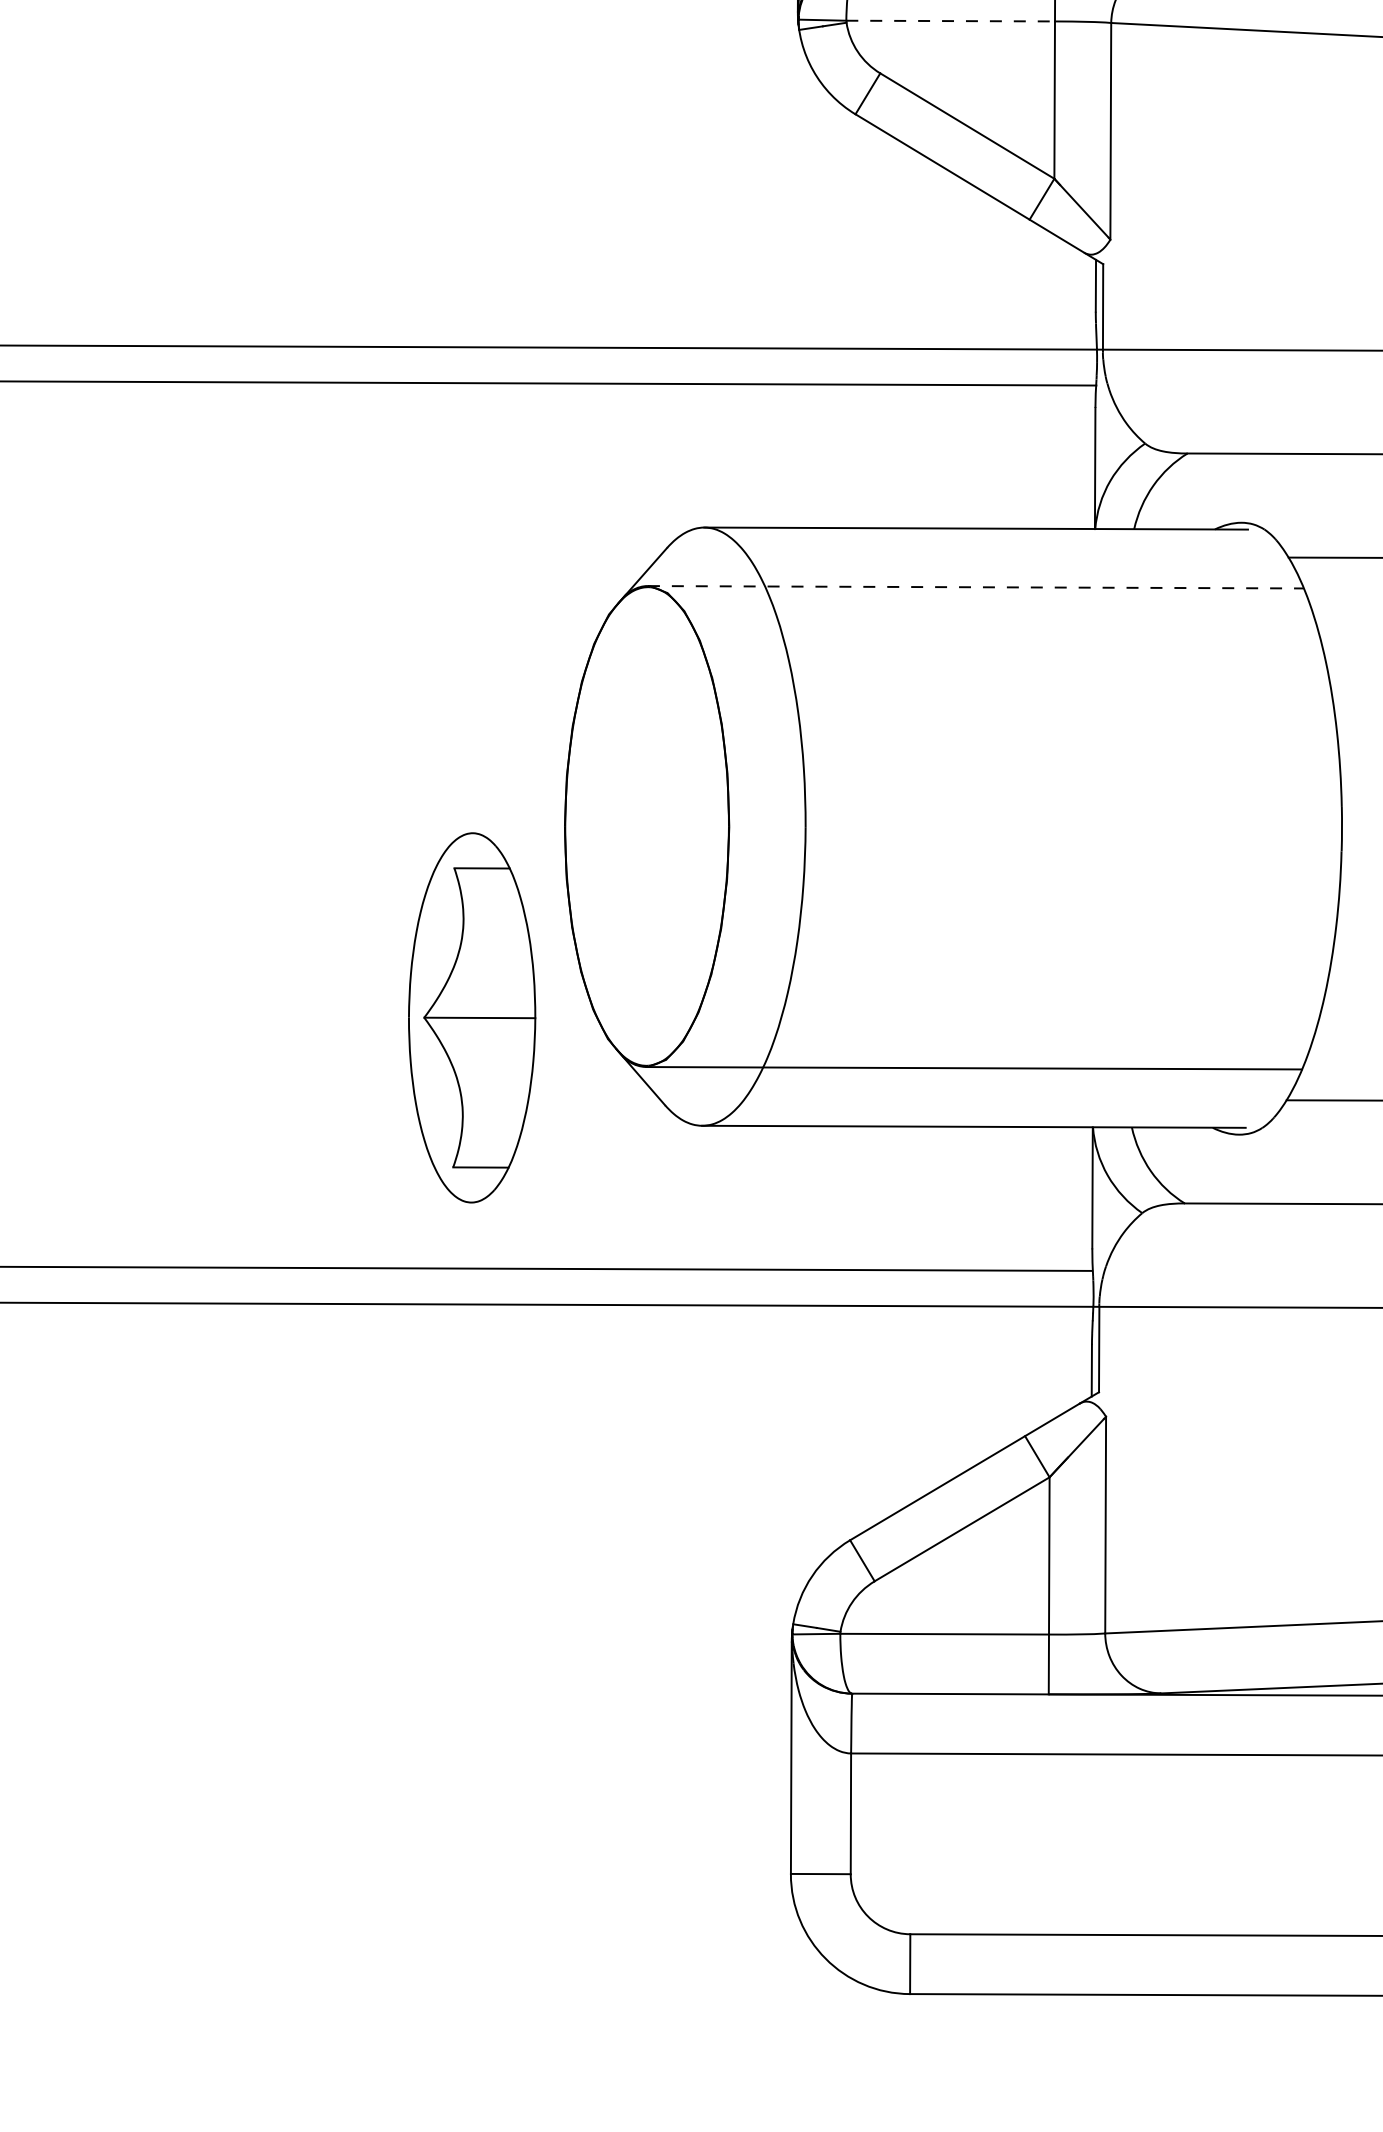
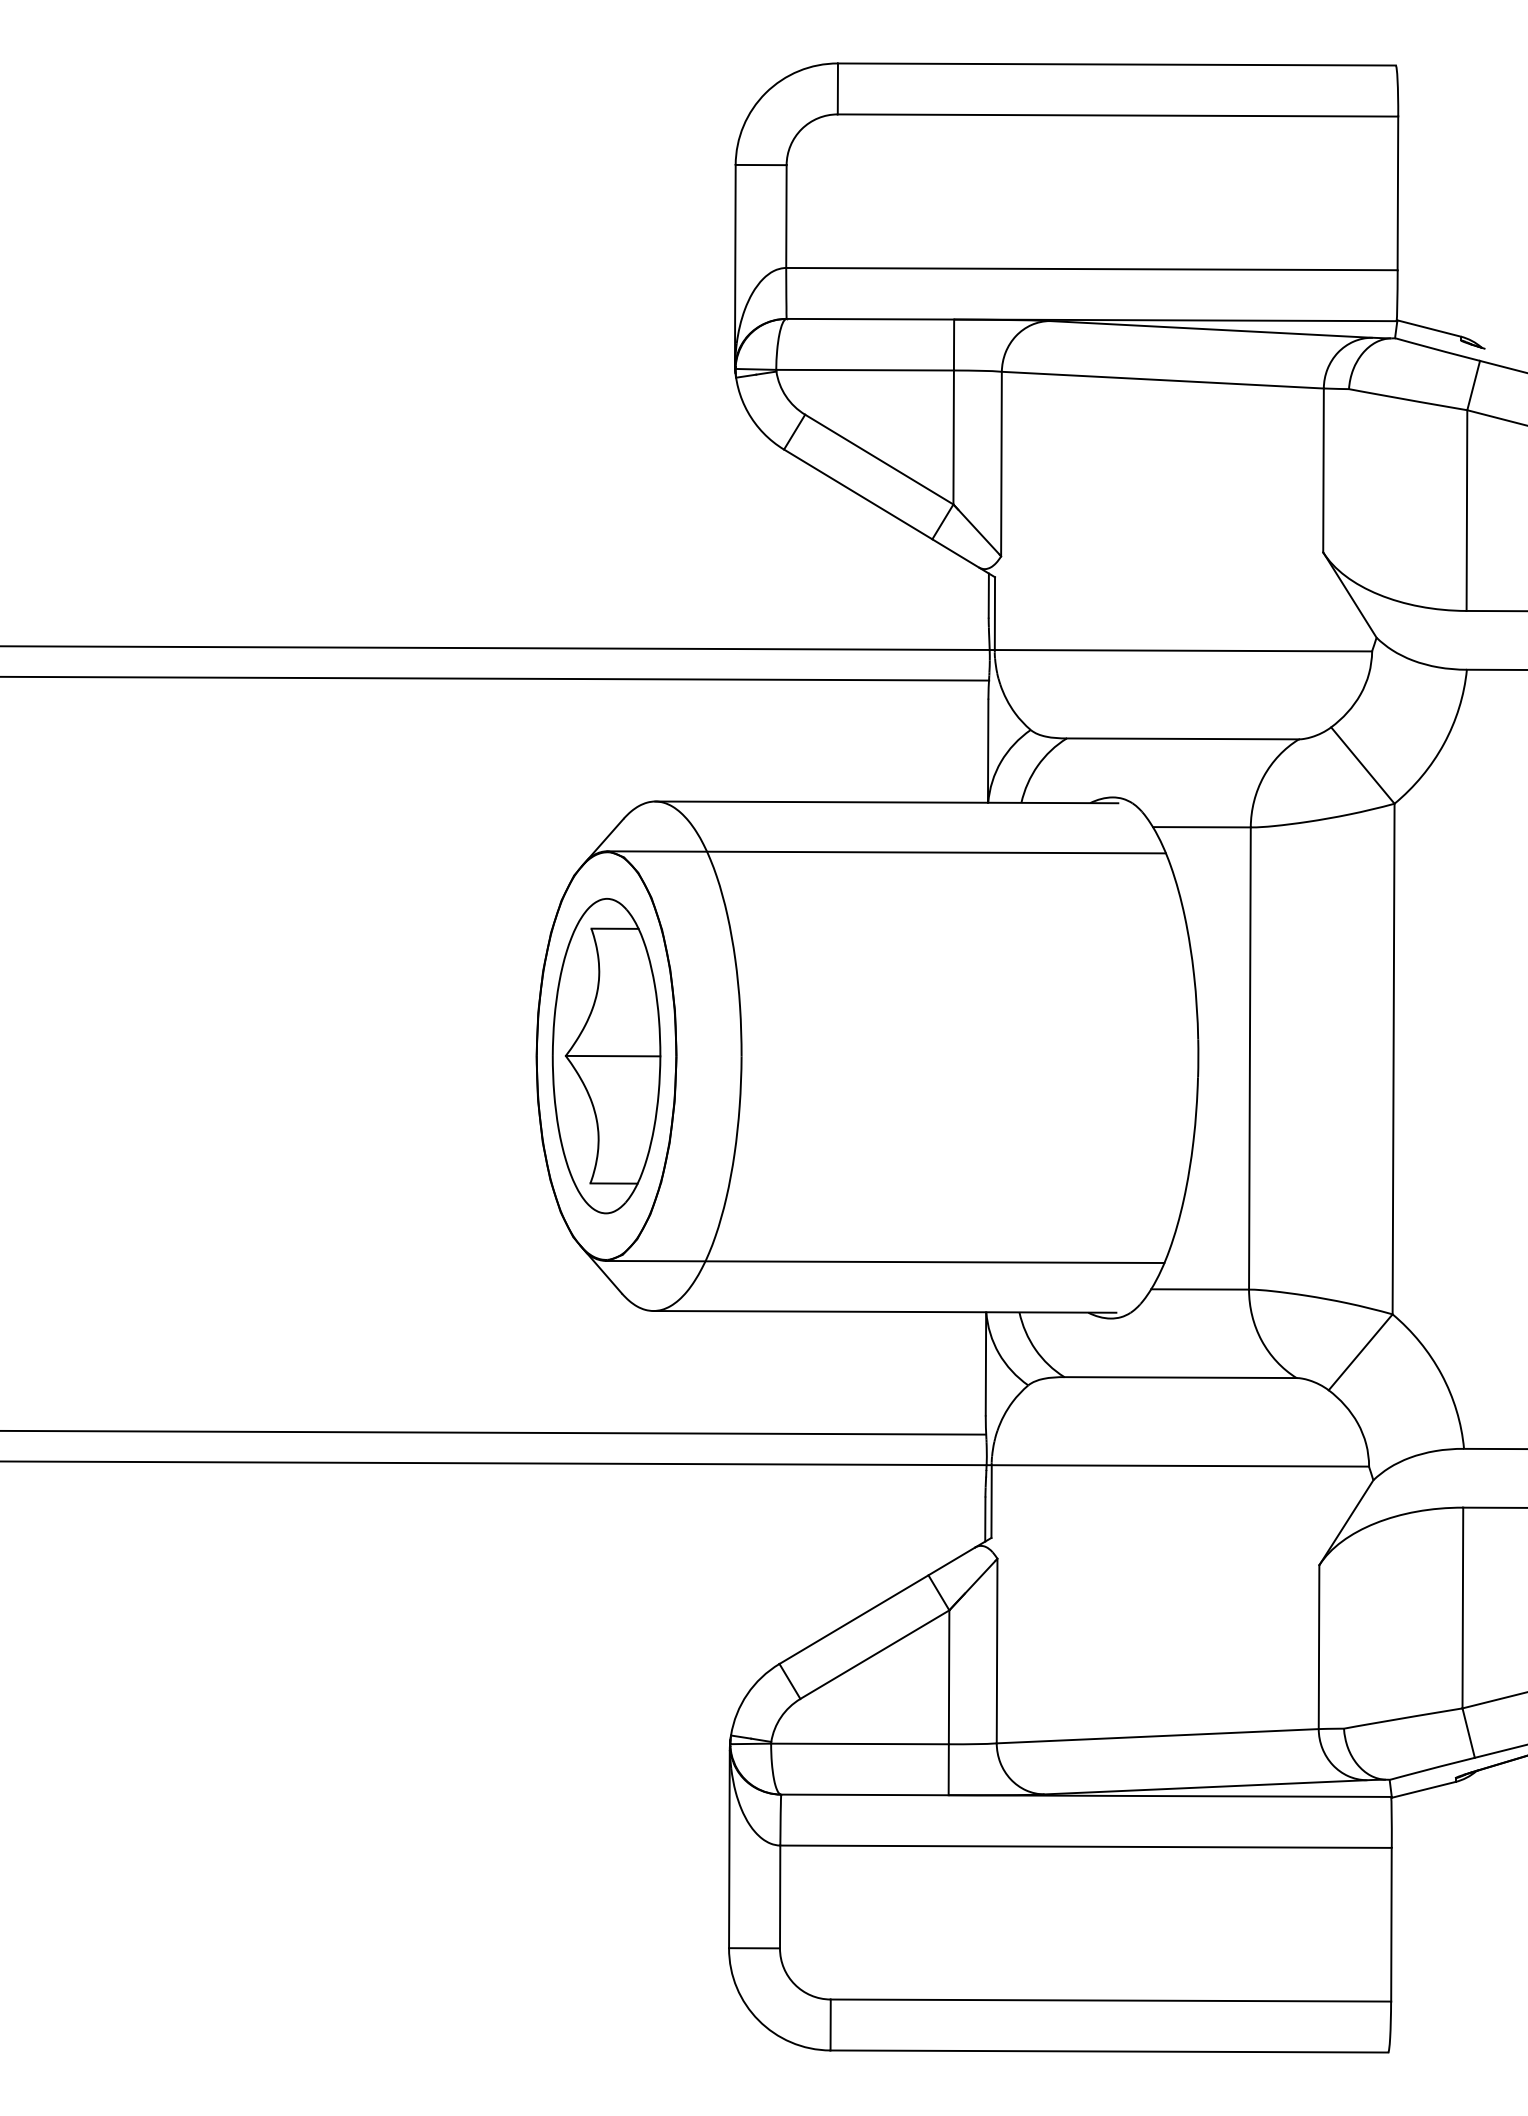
line: (951, 21) -> (865, 370), dashed -> solid
line: (976, 587) -> (887, 852), dashed -> solid
part: (472, 1018) -> (606, 1056), moved

